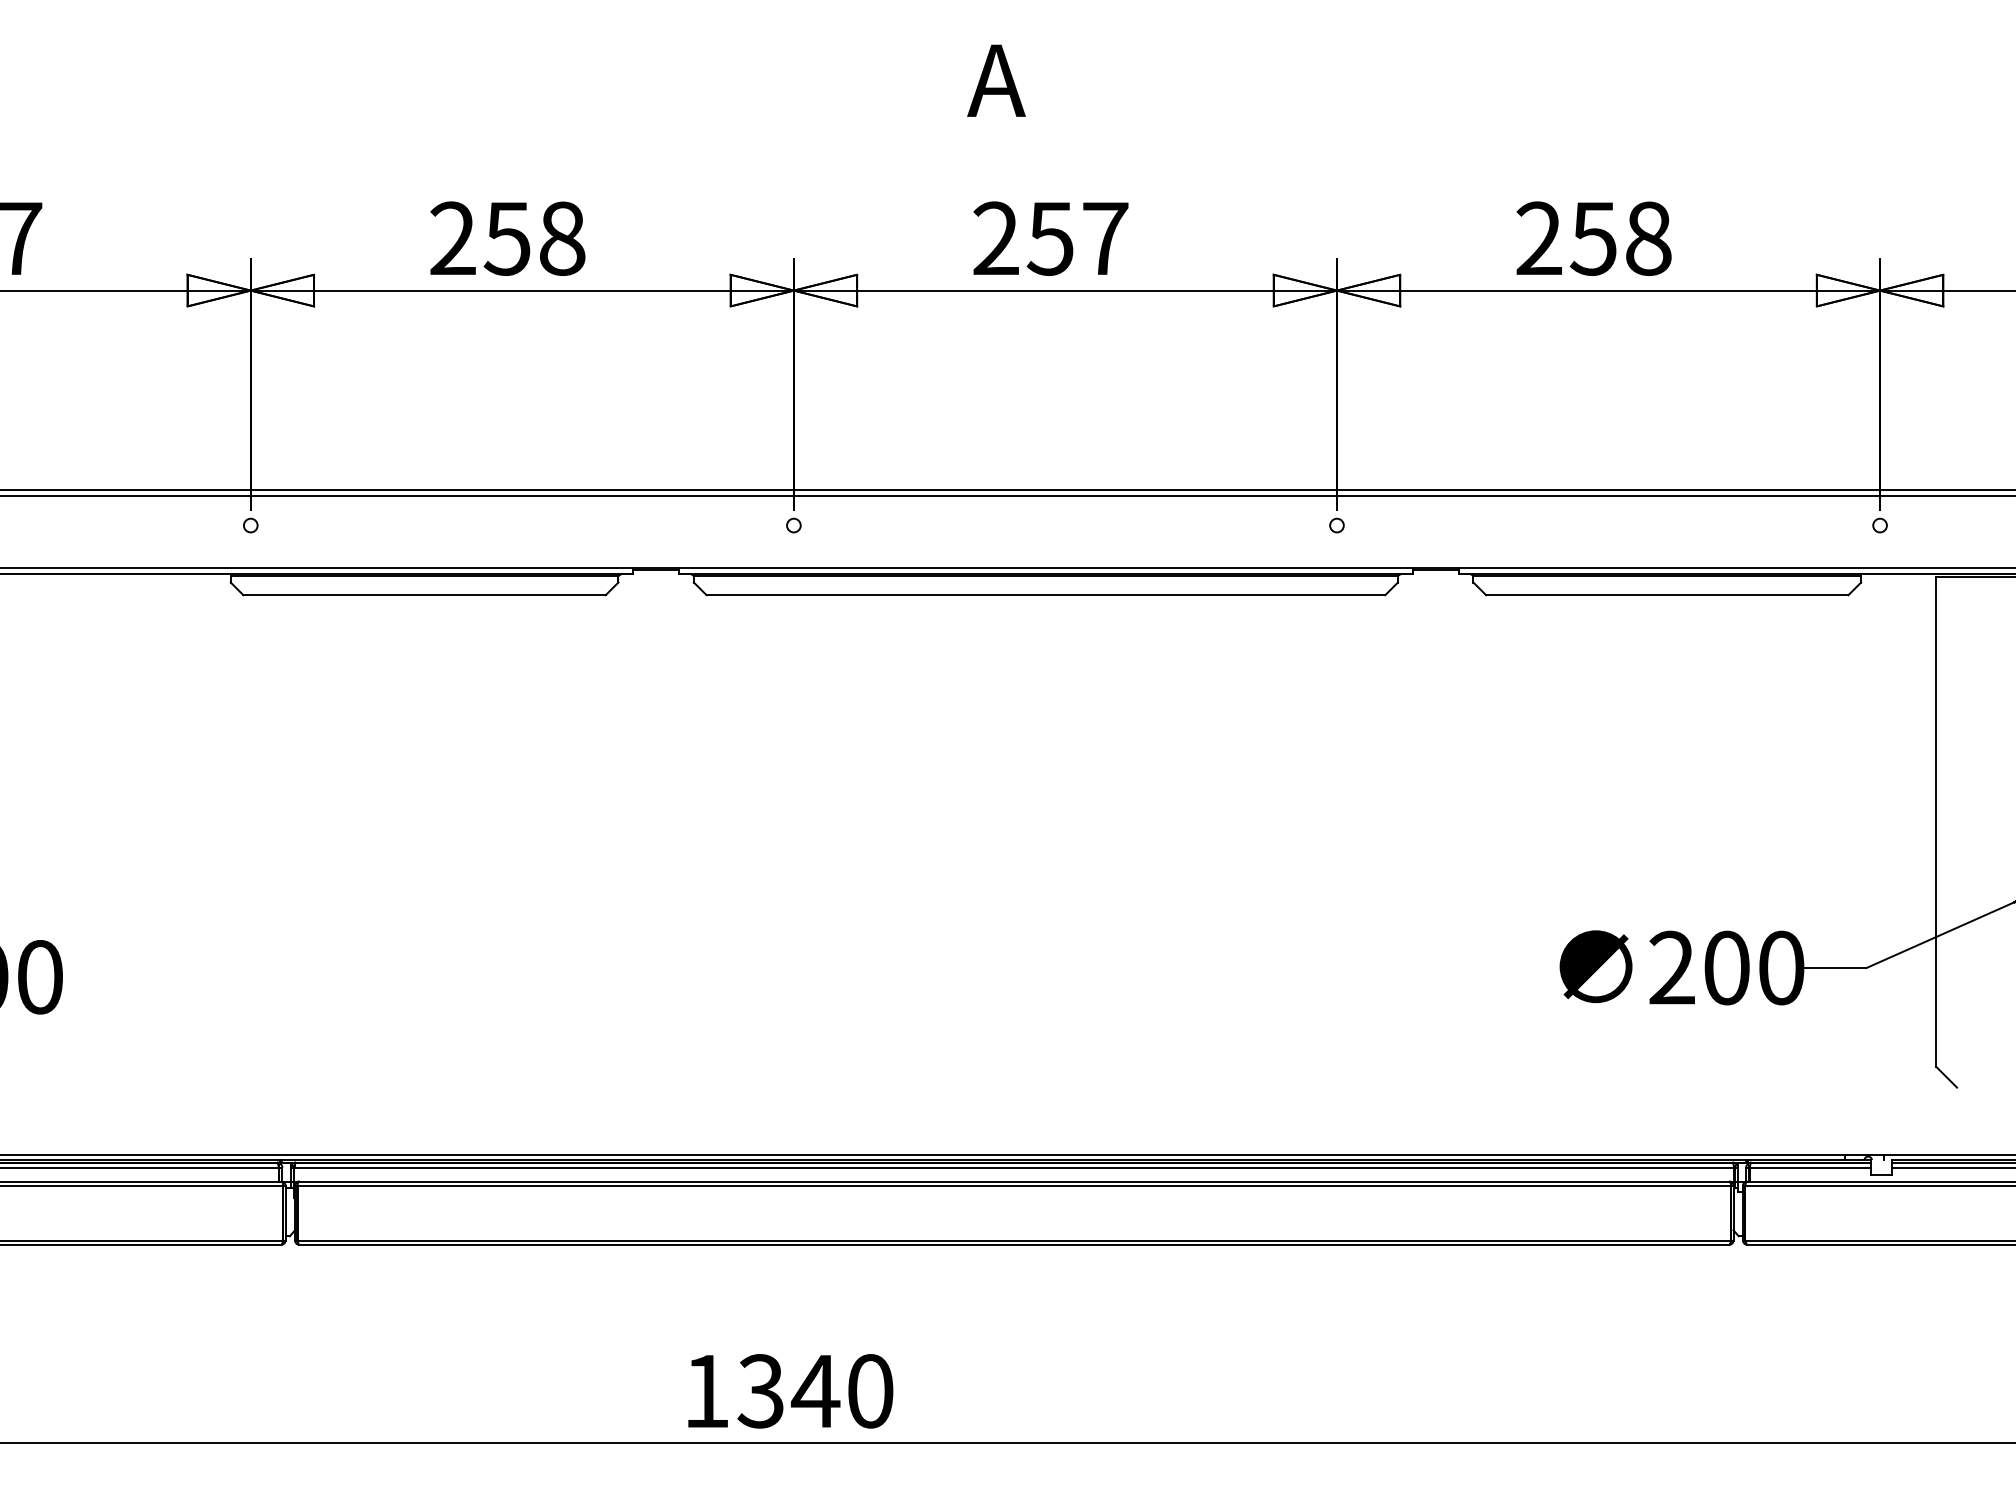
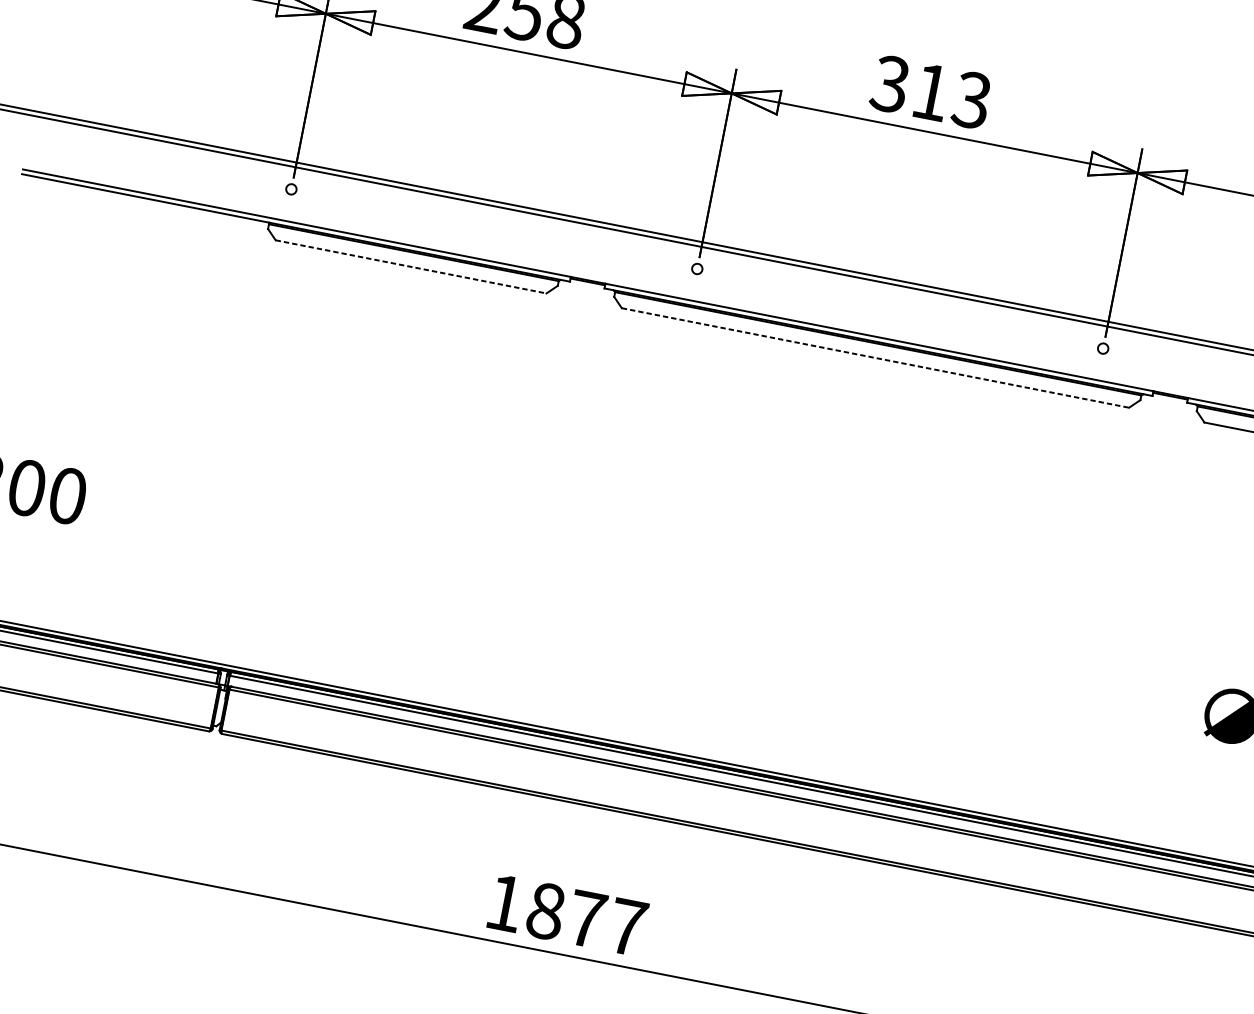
text: (1050, 238) -> (931, 92), 257 -> 313
line: (425, 595) -> (411, 267), solid -> dashed
line: (1046, 595) -> (875, 358), solid -> dashed
text: (815, 1391) -> (586, 919), 1340 -> 1877

